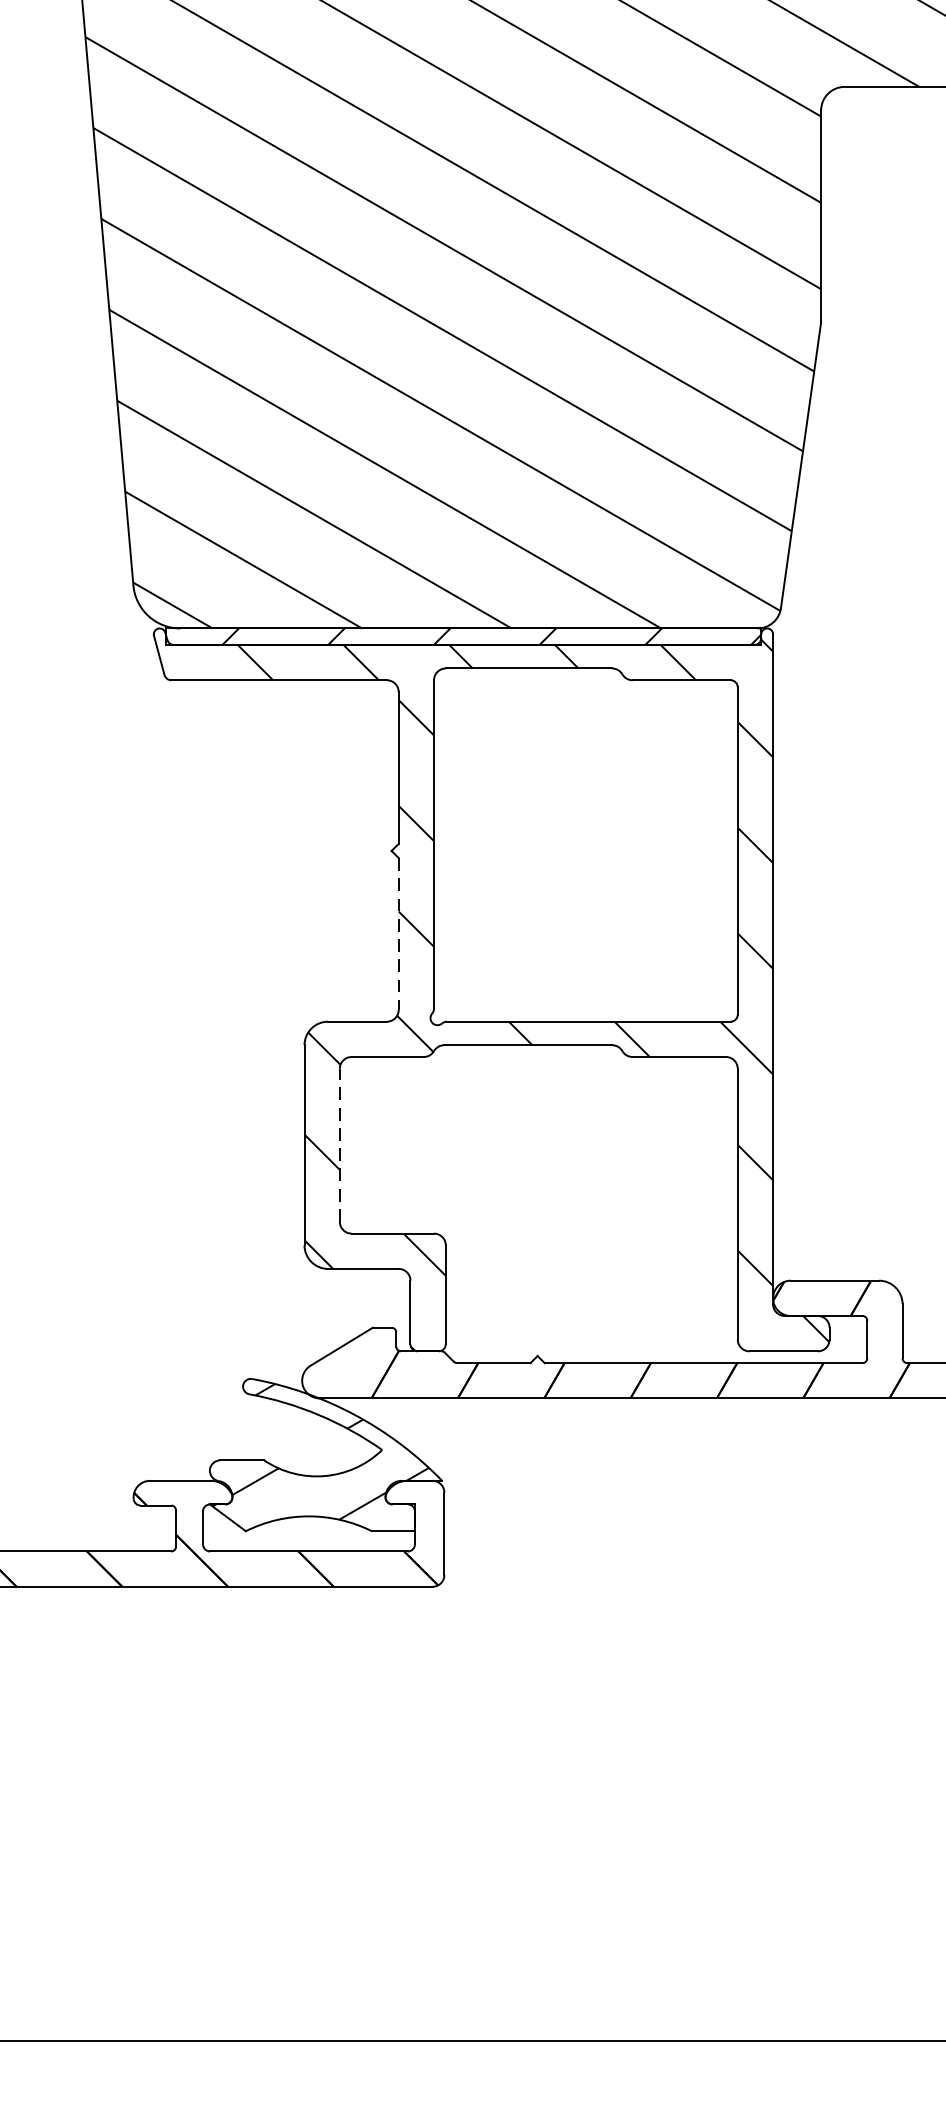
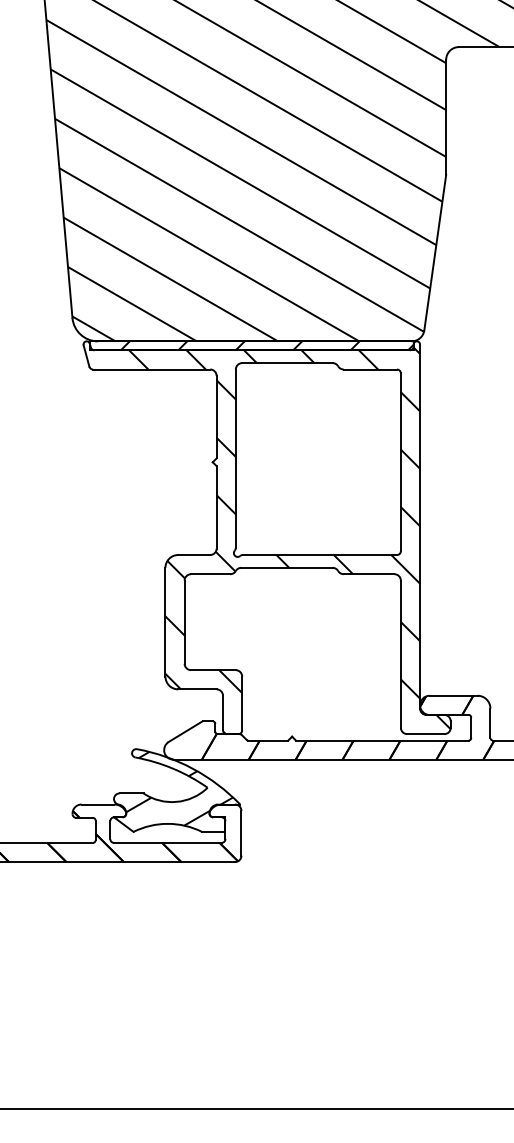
line: (398, 934) -> (216, 507), dashed -> solid
line: (339, 1145) -> (184, 622), dashed -> solid

